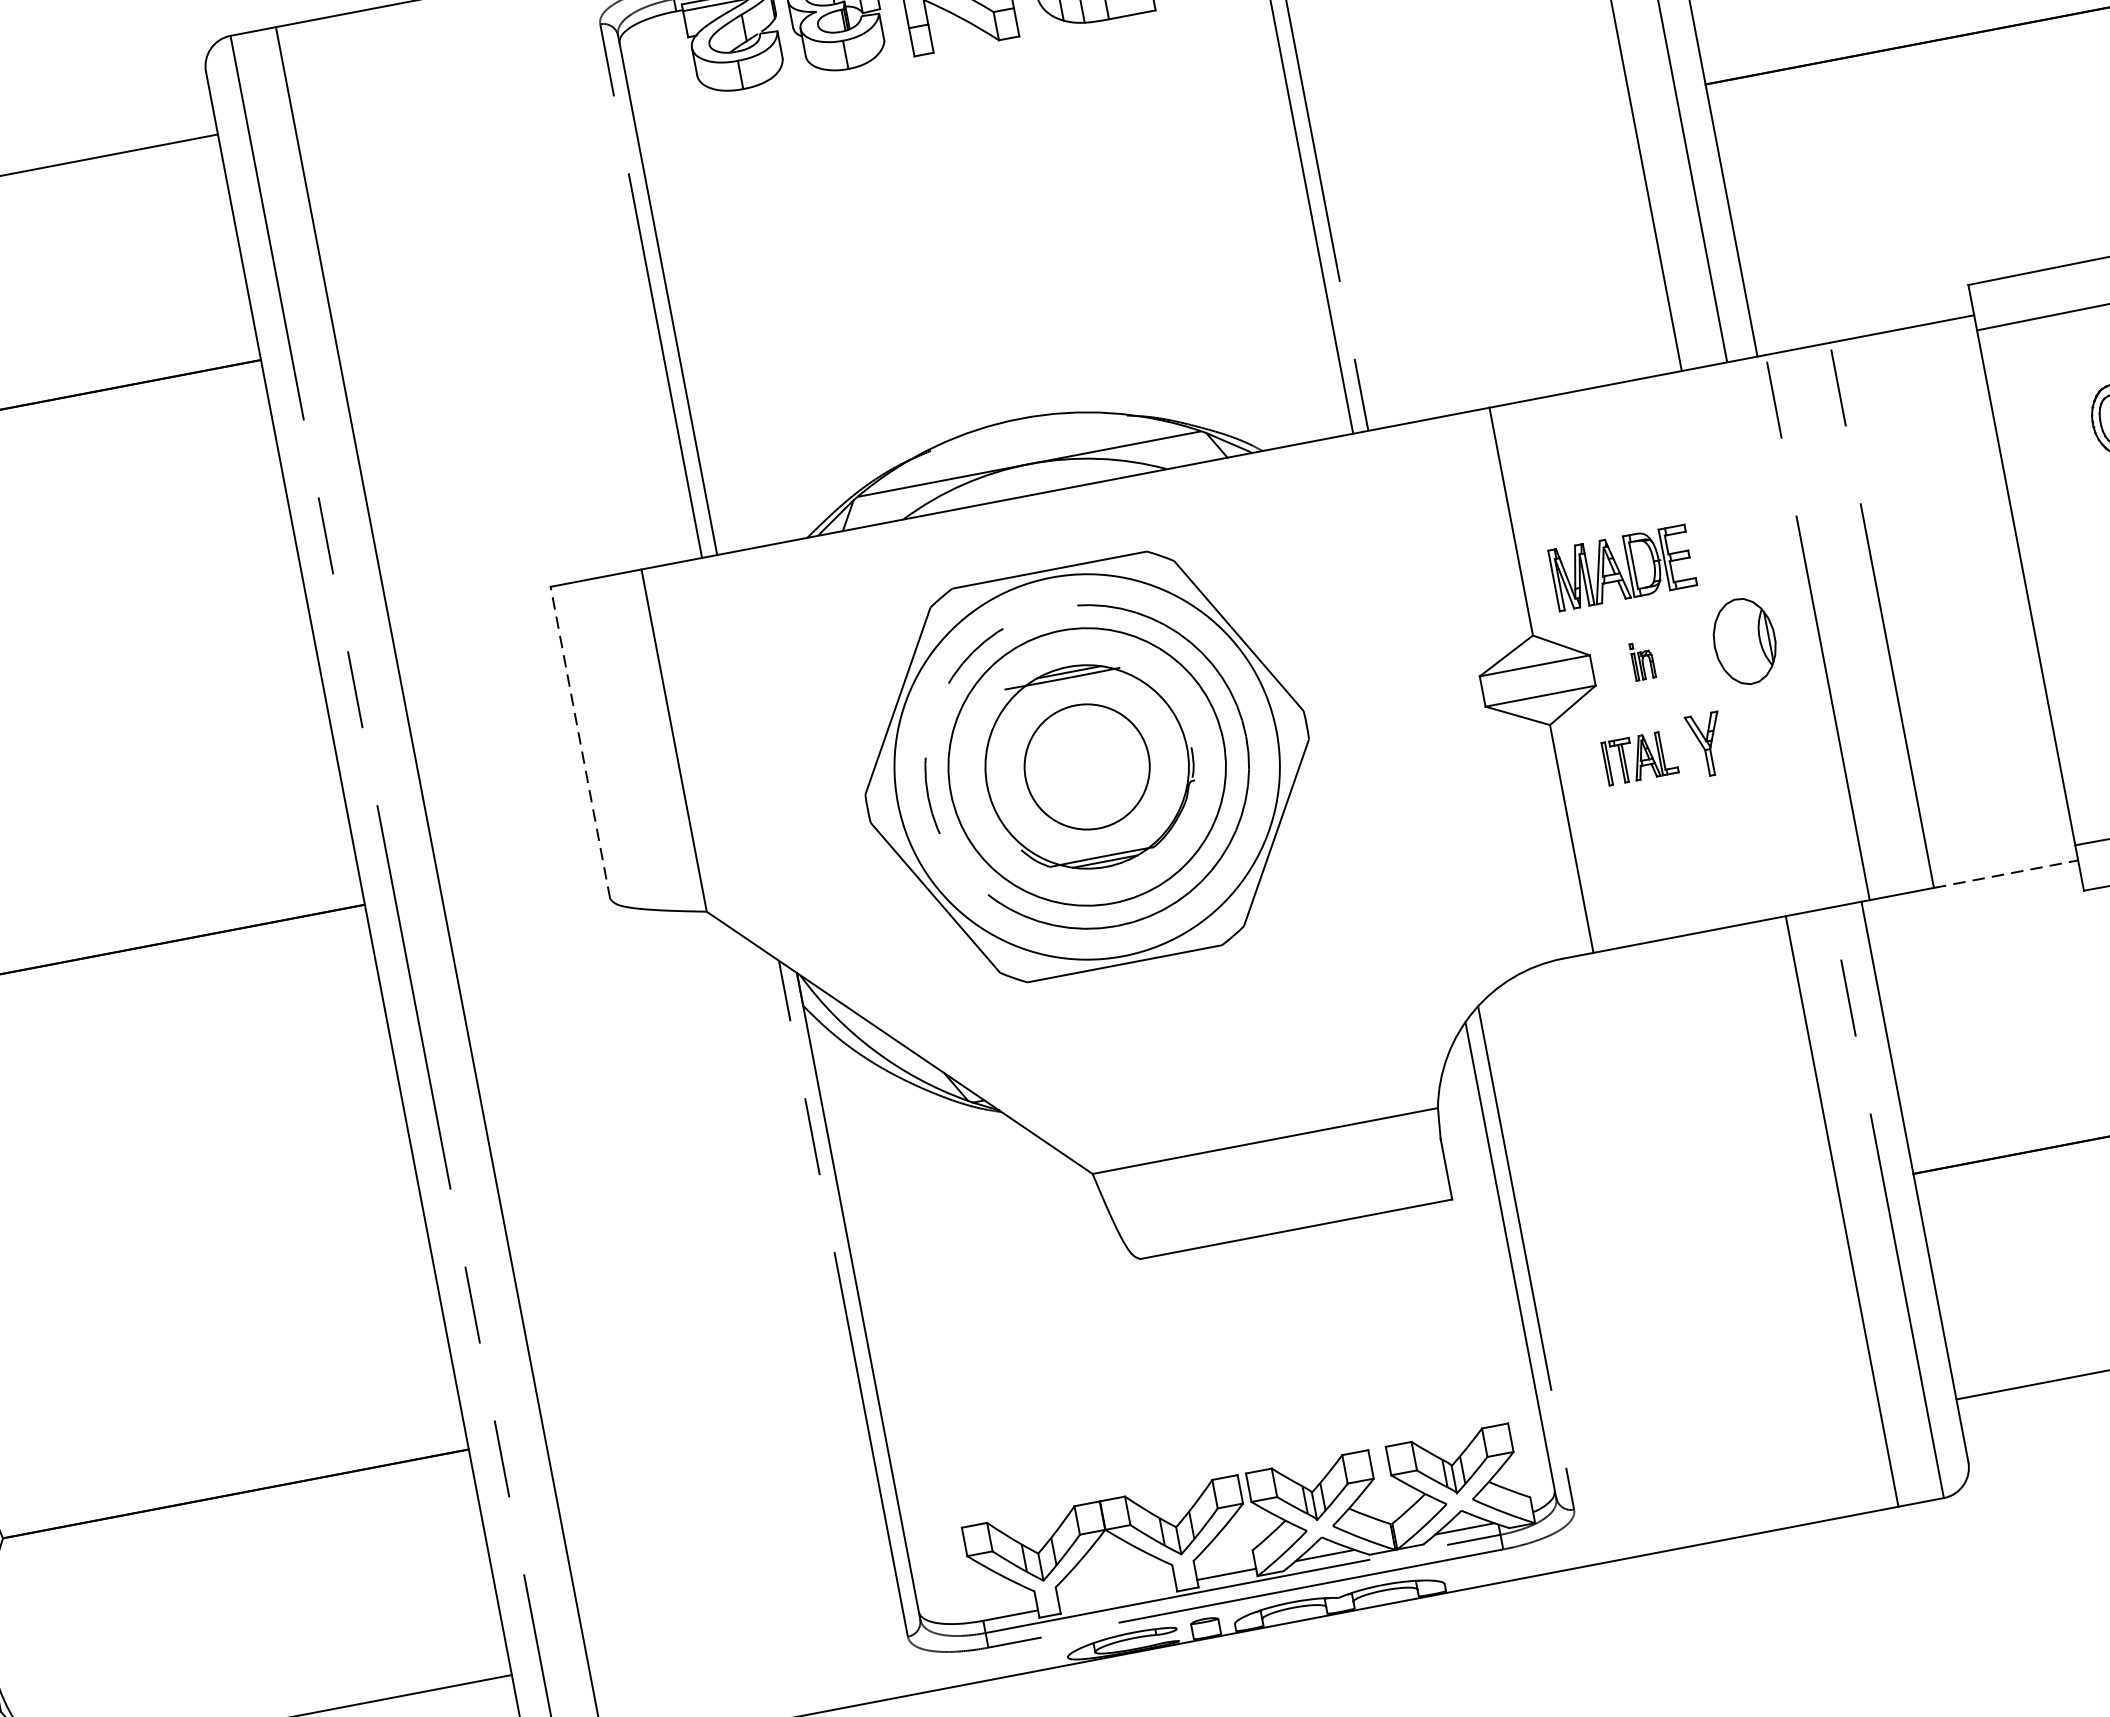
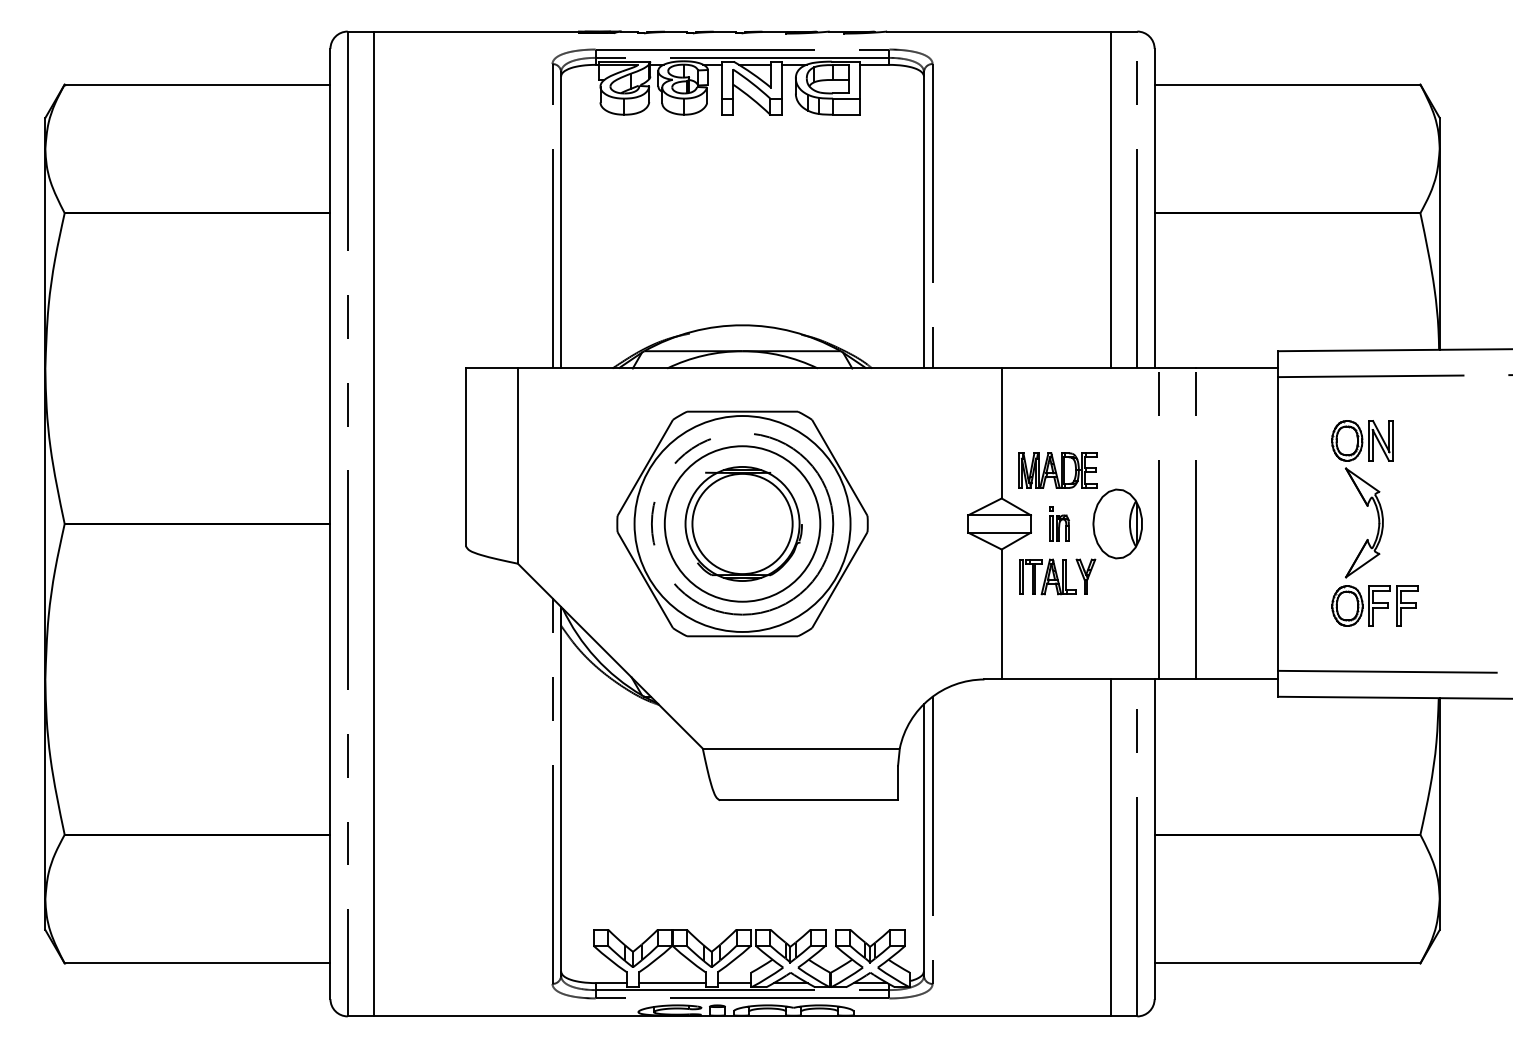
part: (1744, 640) -> (1117, 523), size x1.43
part: (1642, 660) -> (1059, 523), size x1.67
line: (581, 742) -> (466, 457), dashed -> solid
part: (1639, 757) -> (1047, 576), size x1.43
circle: (1086, 766) -> (742, 523), size x1.43
line: (2006, 874) -> (1237, 679), dashed -> solid
line: (1118, 1595) -> (672, 983), added

